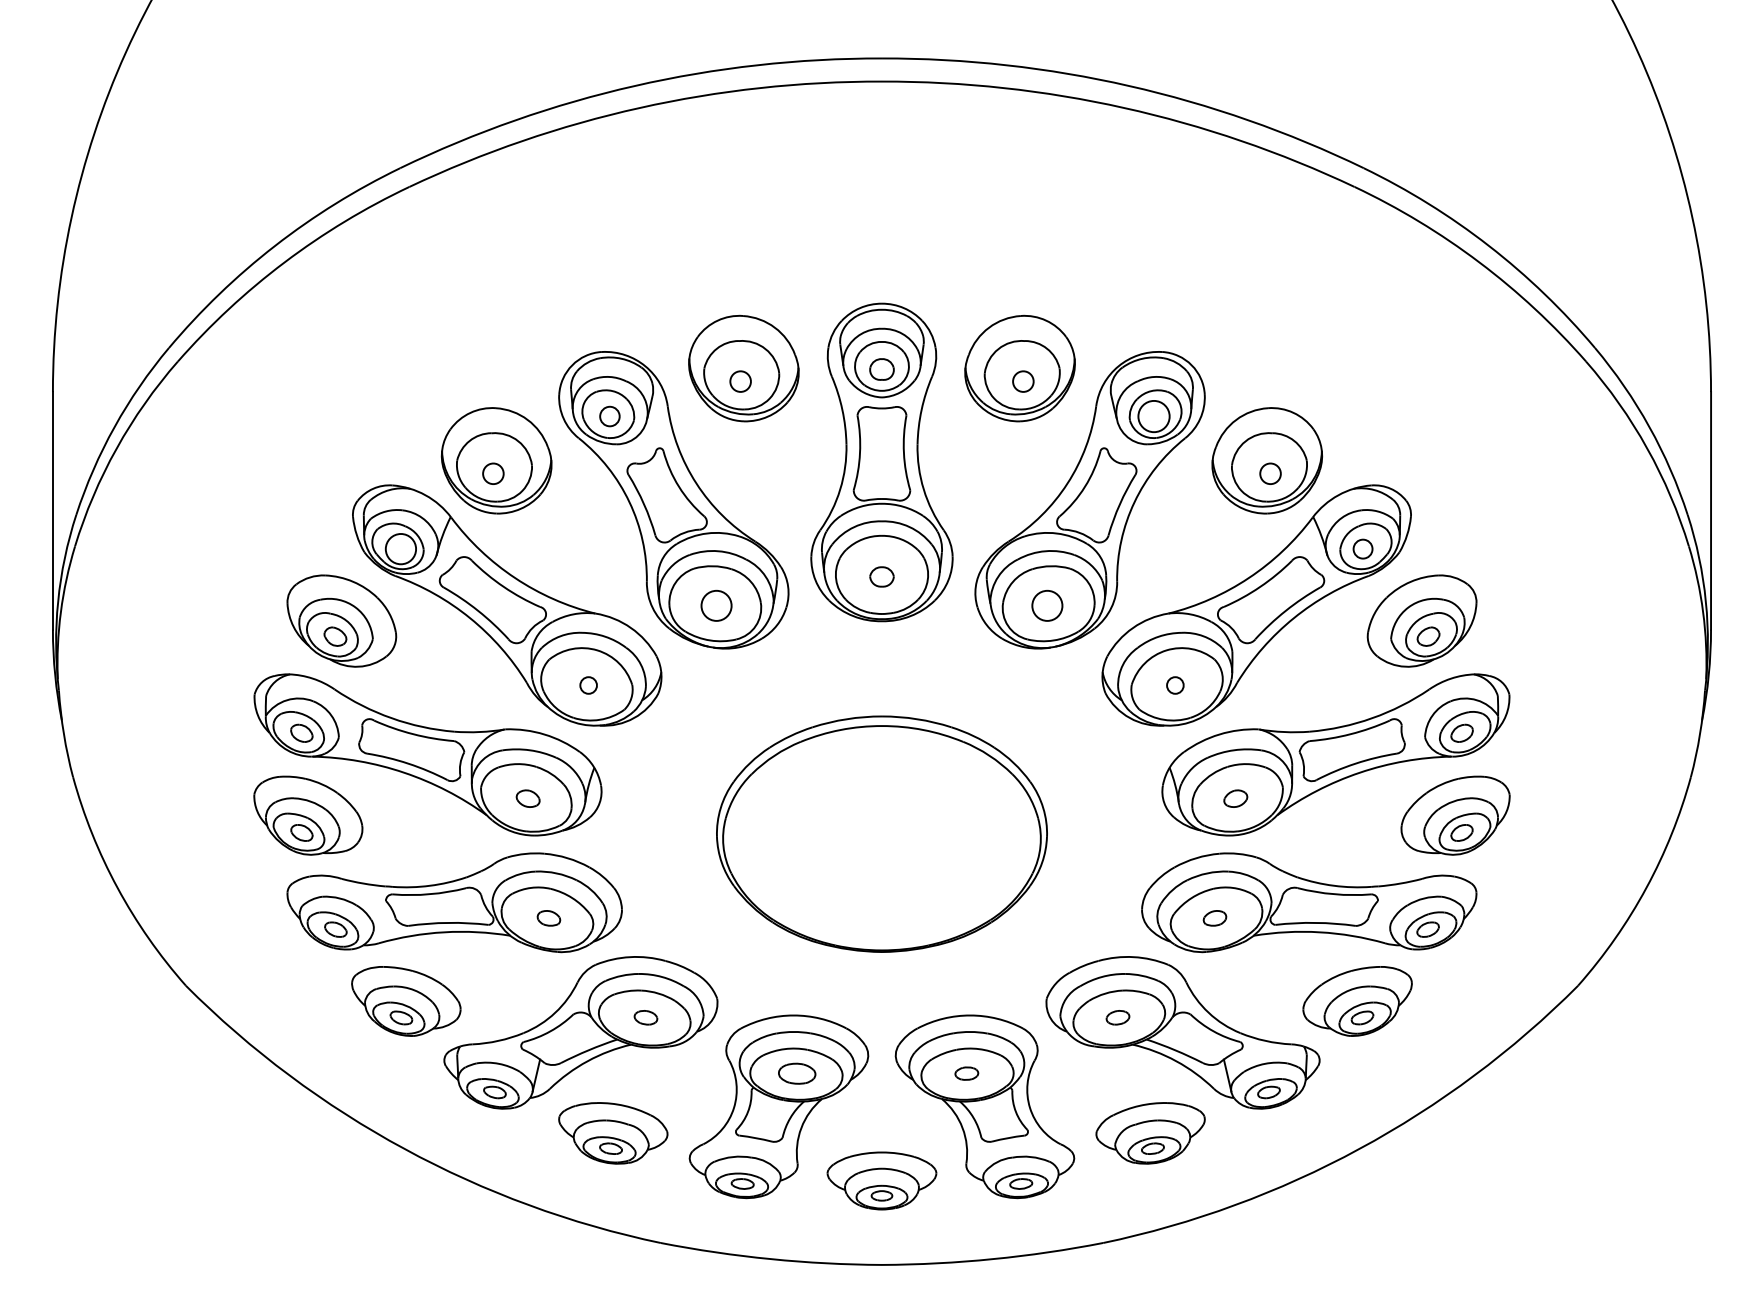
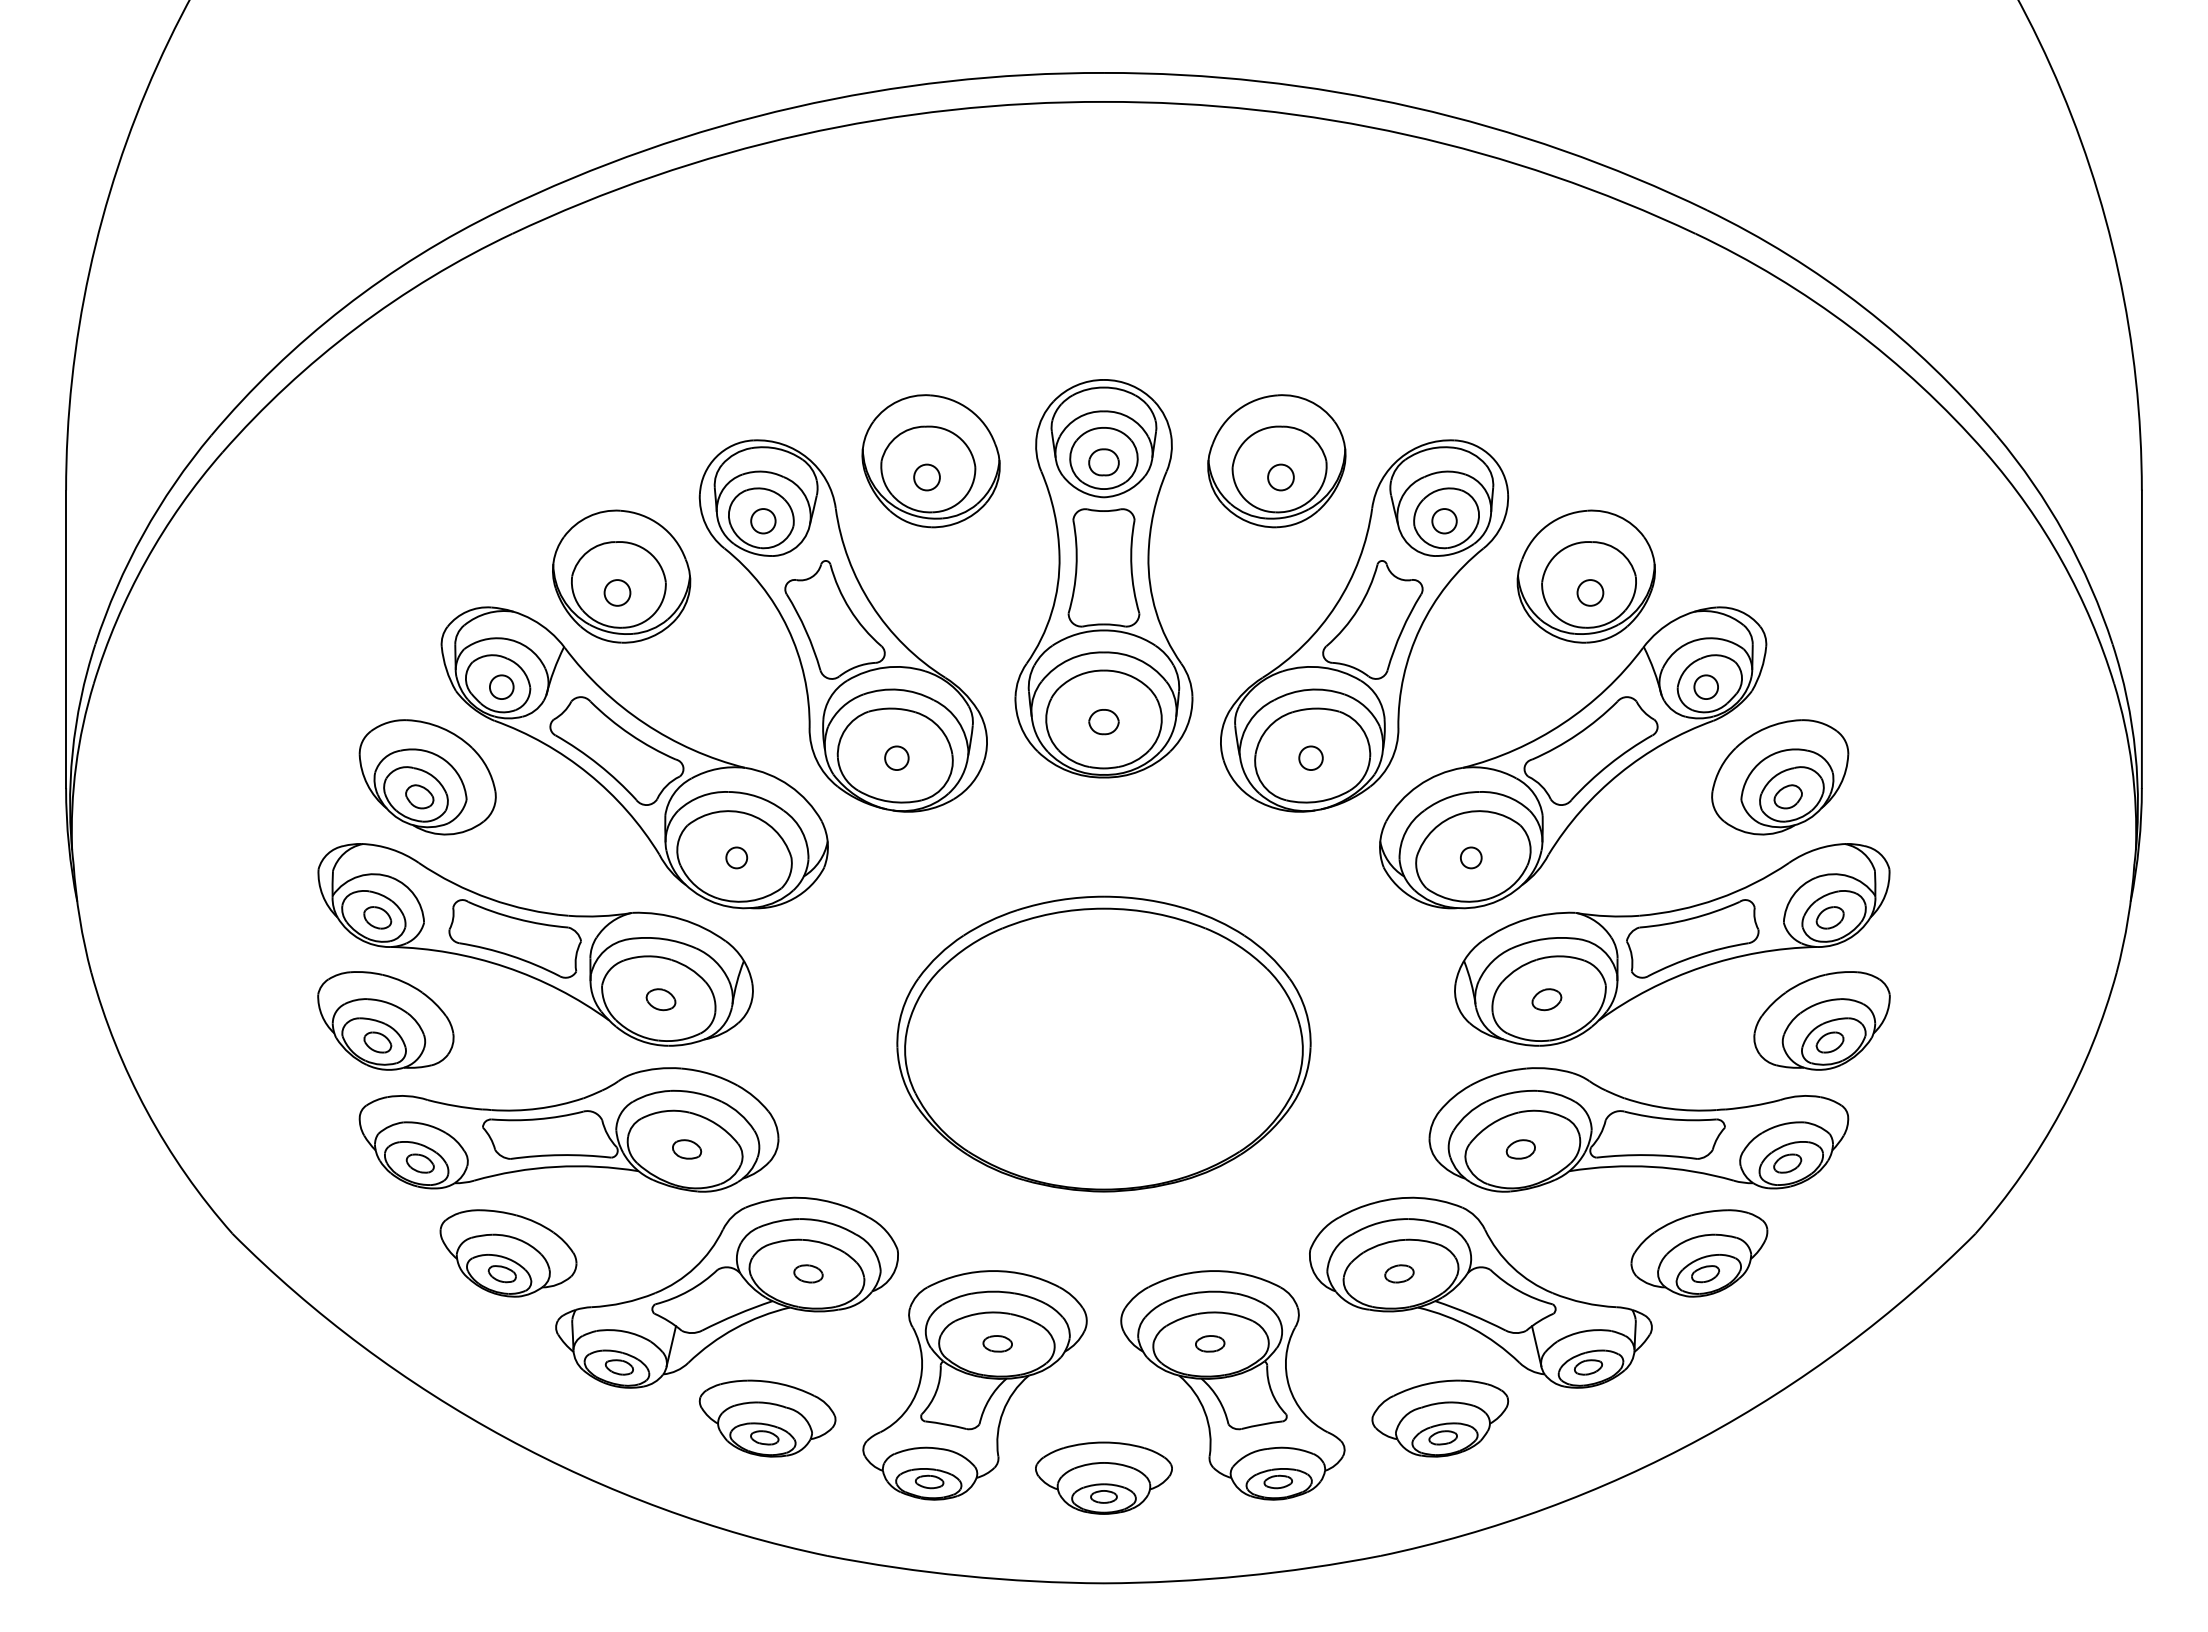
circle: (1153, 416) -> (1443, 521), size x0.62
circle: (400, 548) -> (501, 686), size x0.62
circle: (716, 605) -> (896, 757), size x0.62
circle: (1047, 605) -> (1311, 757), size x0.62
part: (796, 1073) -> (996, 1343), size x0.62

